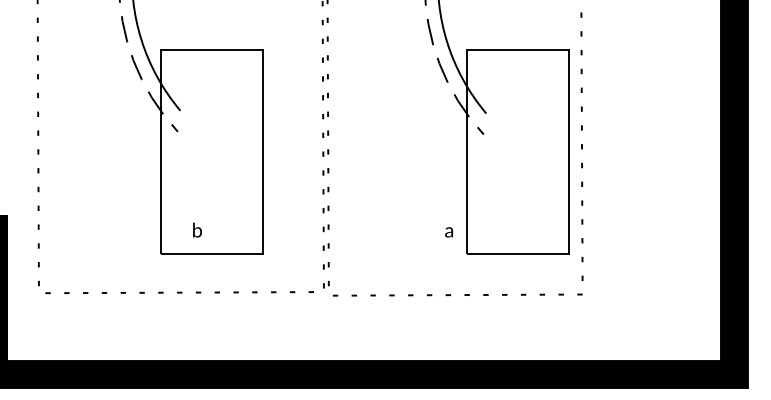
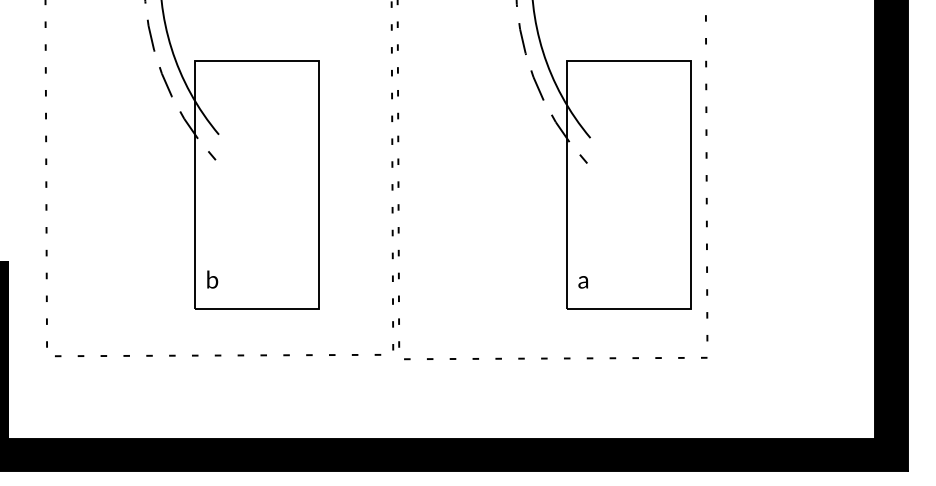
text: (197, 230) -> (212, 279), moved
text: (448, 232) -> (582, 282), moved

